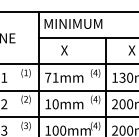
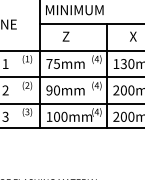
text: (64, 50) -> (65, 36), X -> Z
text: (55, 77) -> (56, 63), 71mm -> 75mm
text: (48, 104) -> (49, 90), 10mm -> 90mm

